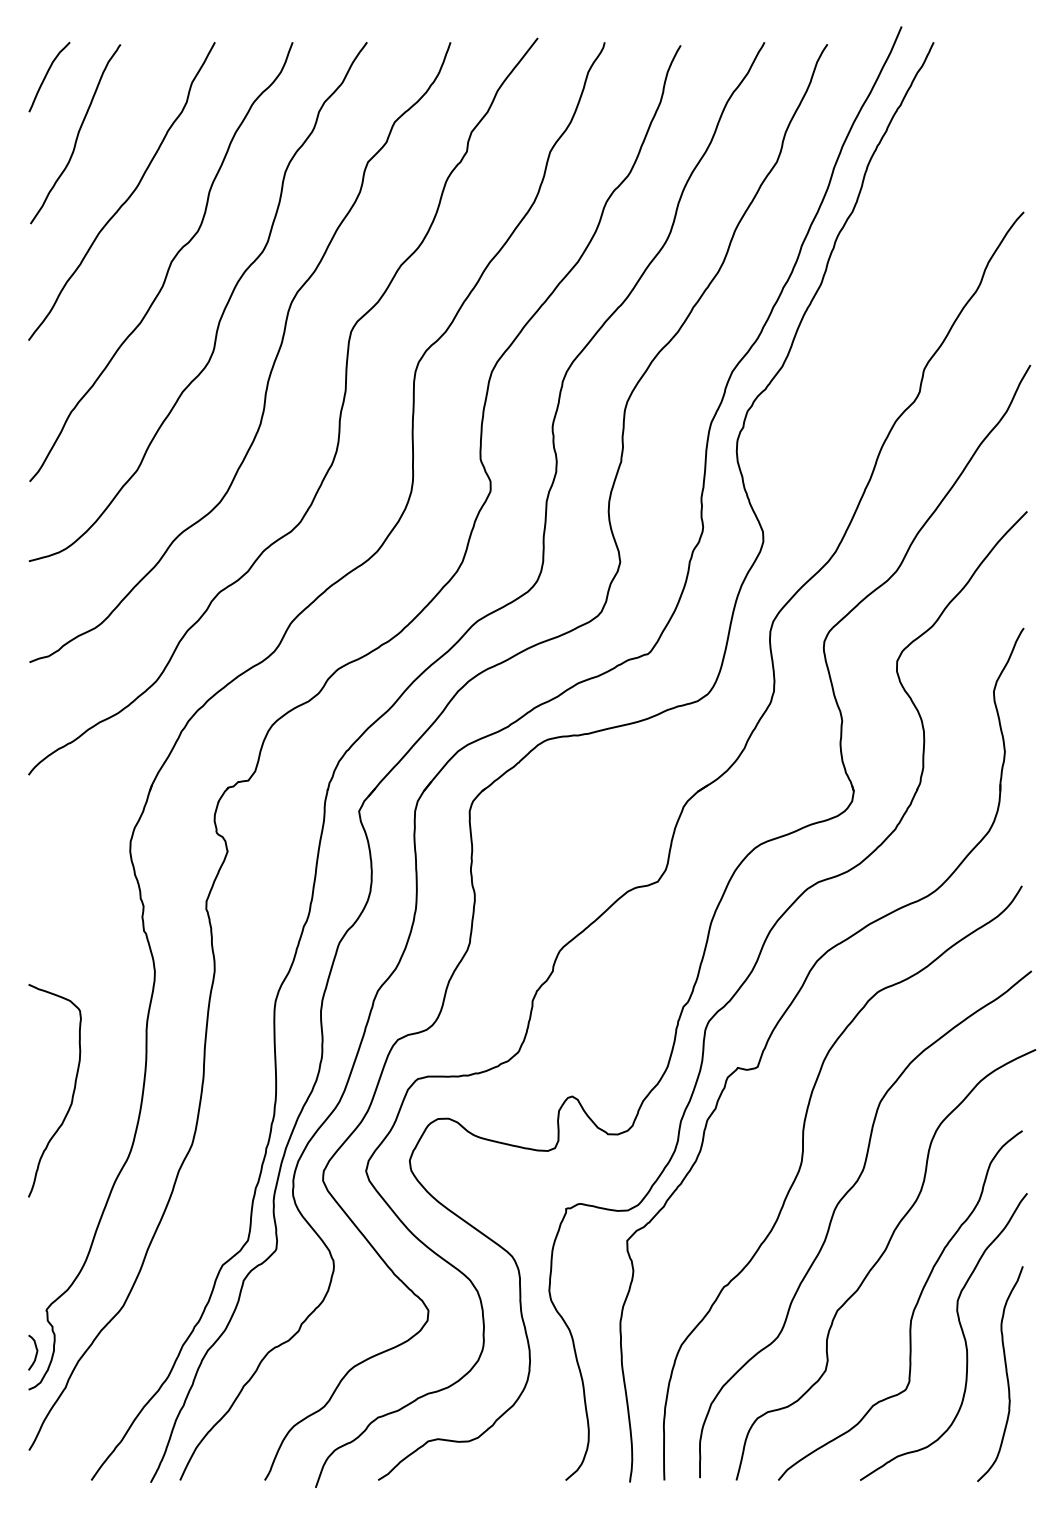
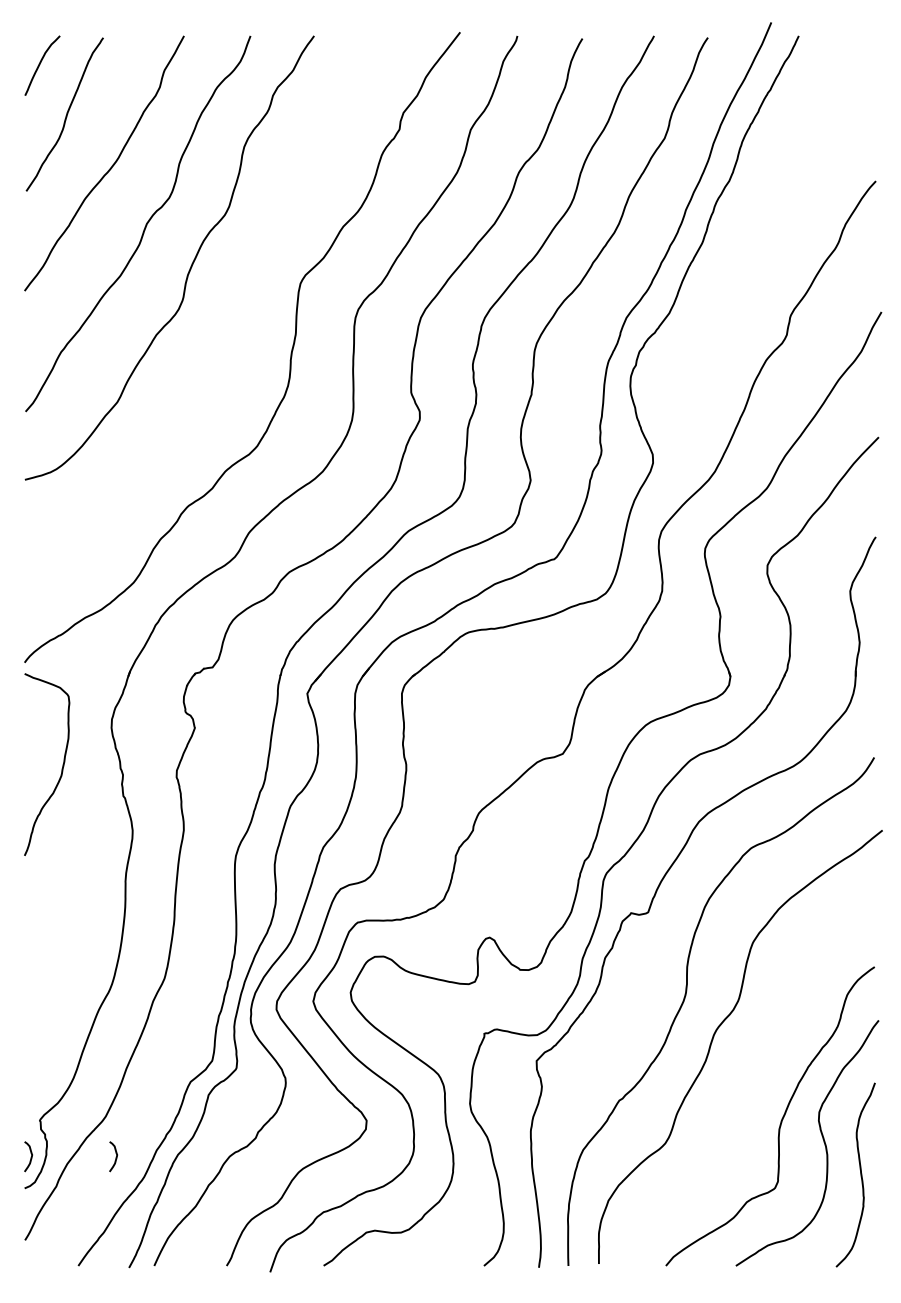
curve: (272, 363) -> (233, 310), removed
curve: (71, 1095) -> (61, 768), moved
curve: (880, 1258) -> (753, 1076), removed
curve: (134, 1353) -> (115, 1157), added

